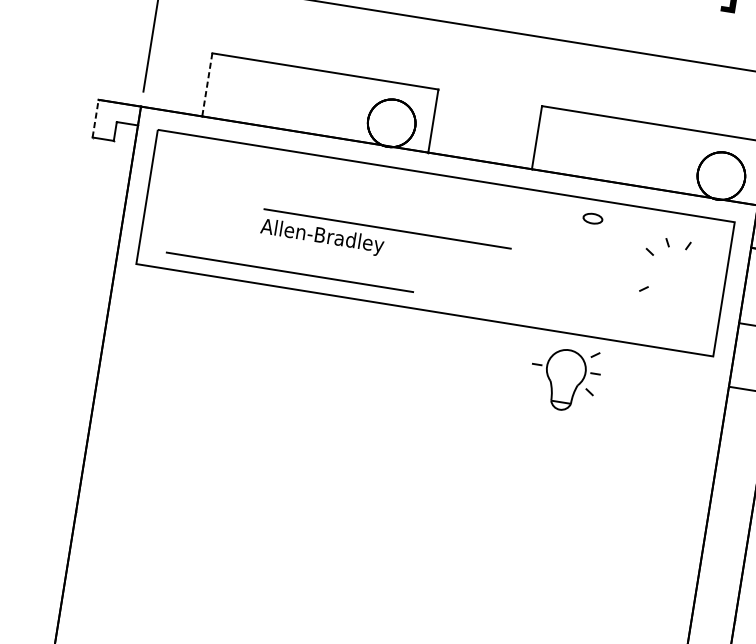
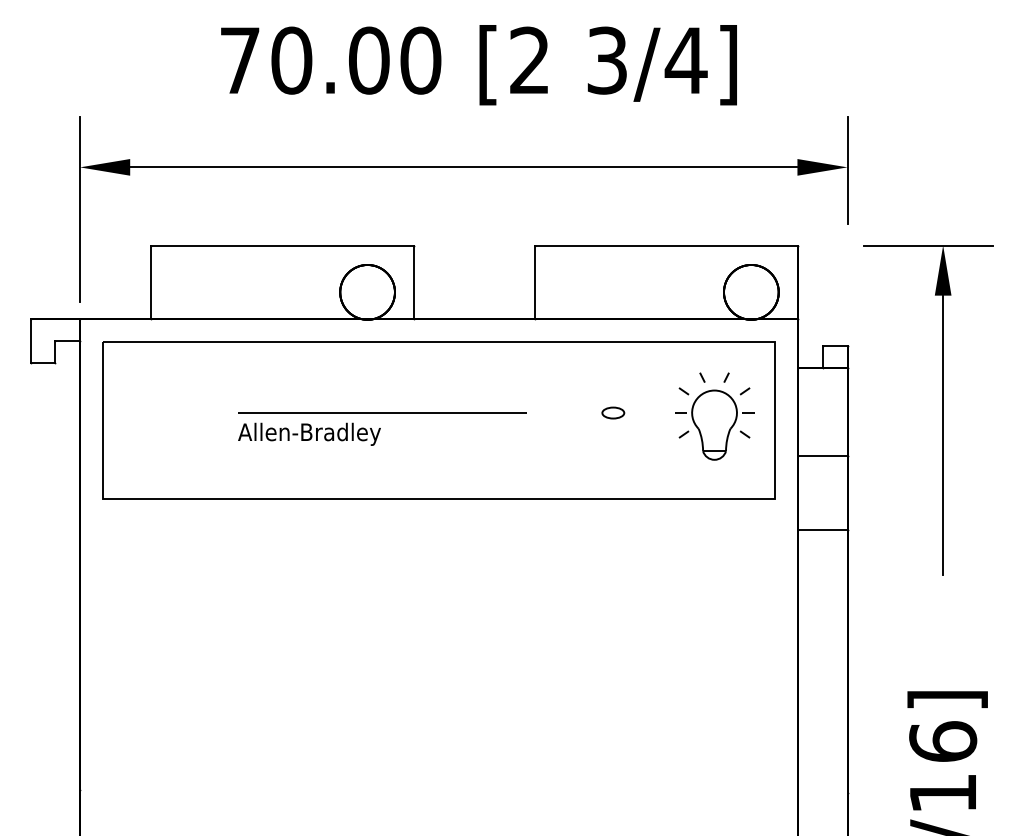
line: (207, 85) -> (151, 282), dashed -> solid
line: (95, 118) -> (30, 340), dashed -> solid
part: (593, 218) -> (613, 412), moved
line: (290, 271) -> (279, 479), removed
part: (564, 378) -> (714, 423), moved

